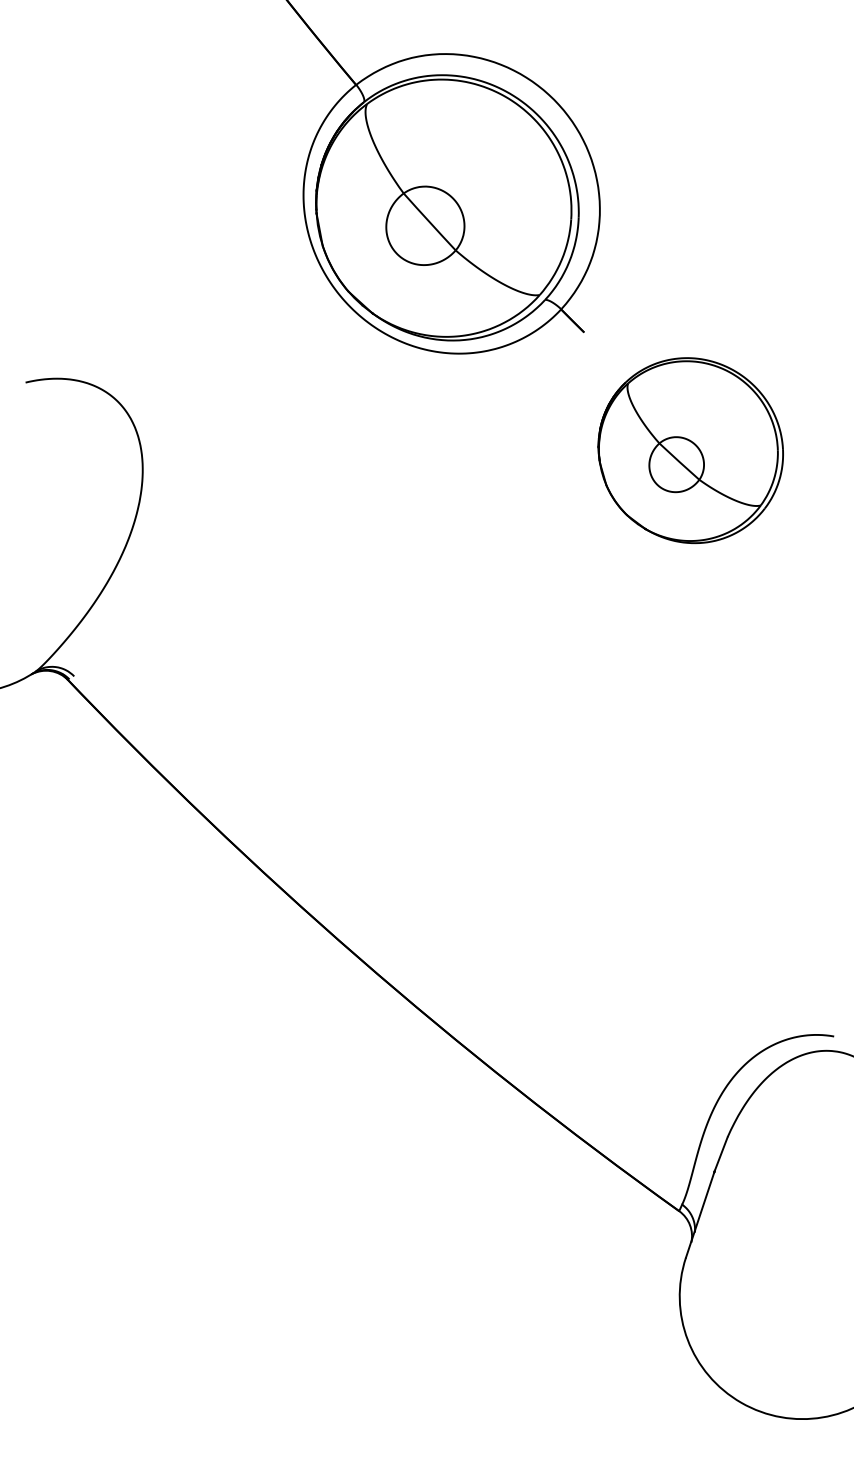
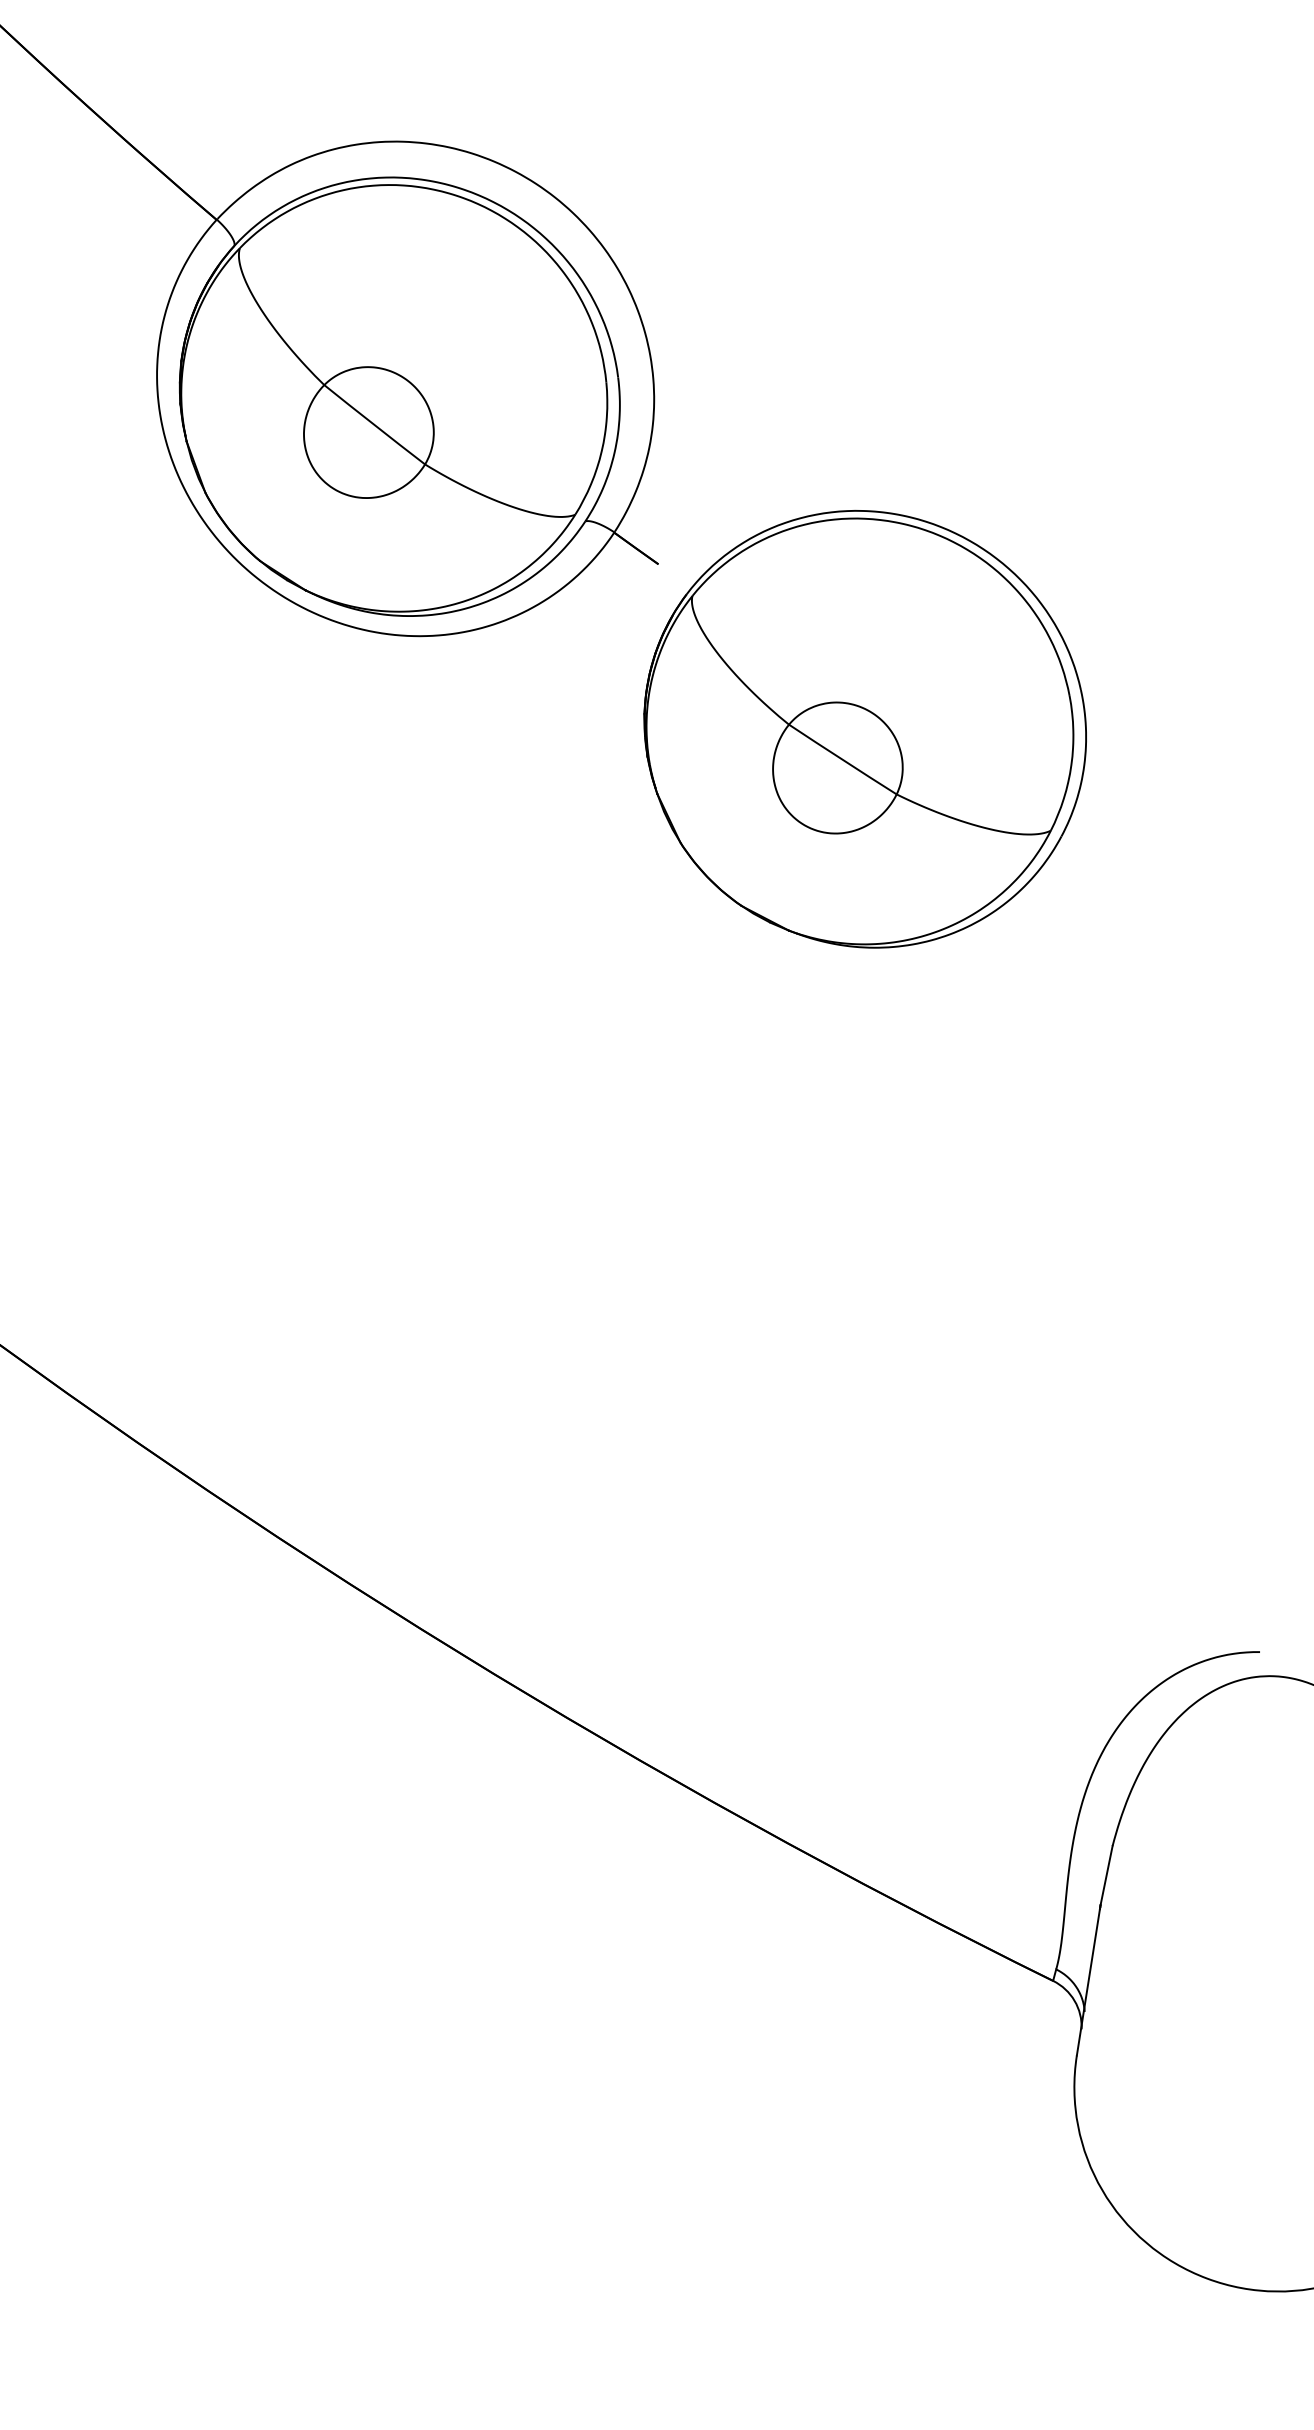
part: (690, 450) -> (864, 729), size x1.43

